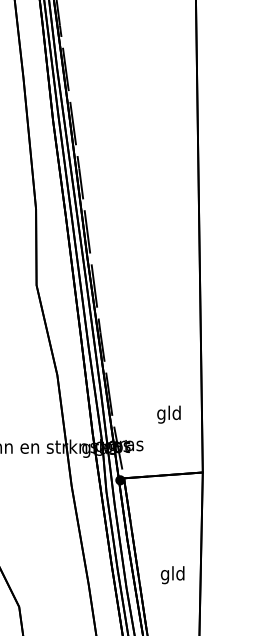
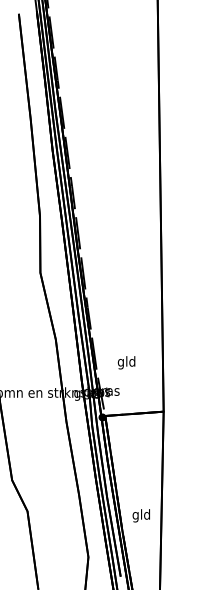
text: (168, 414) -> (126, 362), moved
text: (171, 574) -> (140, 515), moved

